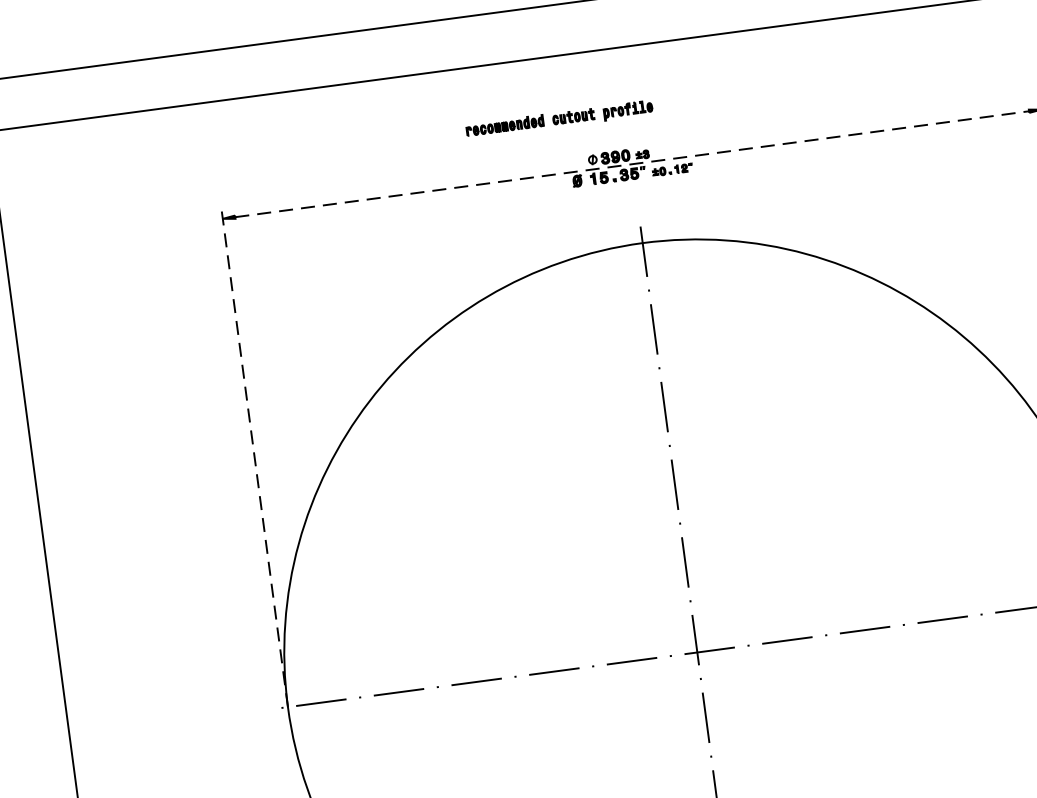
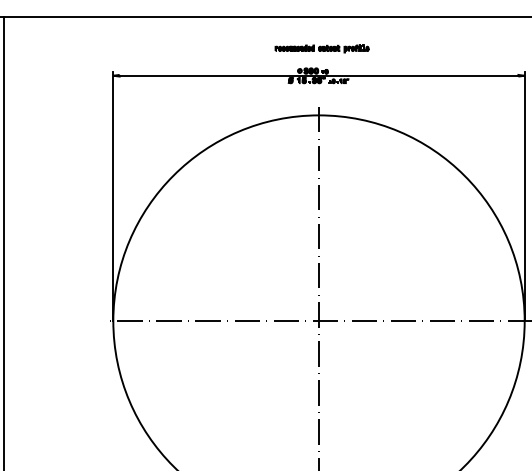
part: (558, 118) -> (321, 48), moved
line: (633, 163) -> (319, 75), dashed -> solid
line: (255, 459) -> (113, 196), dashed -> solid

